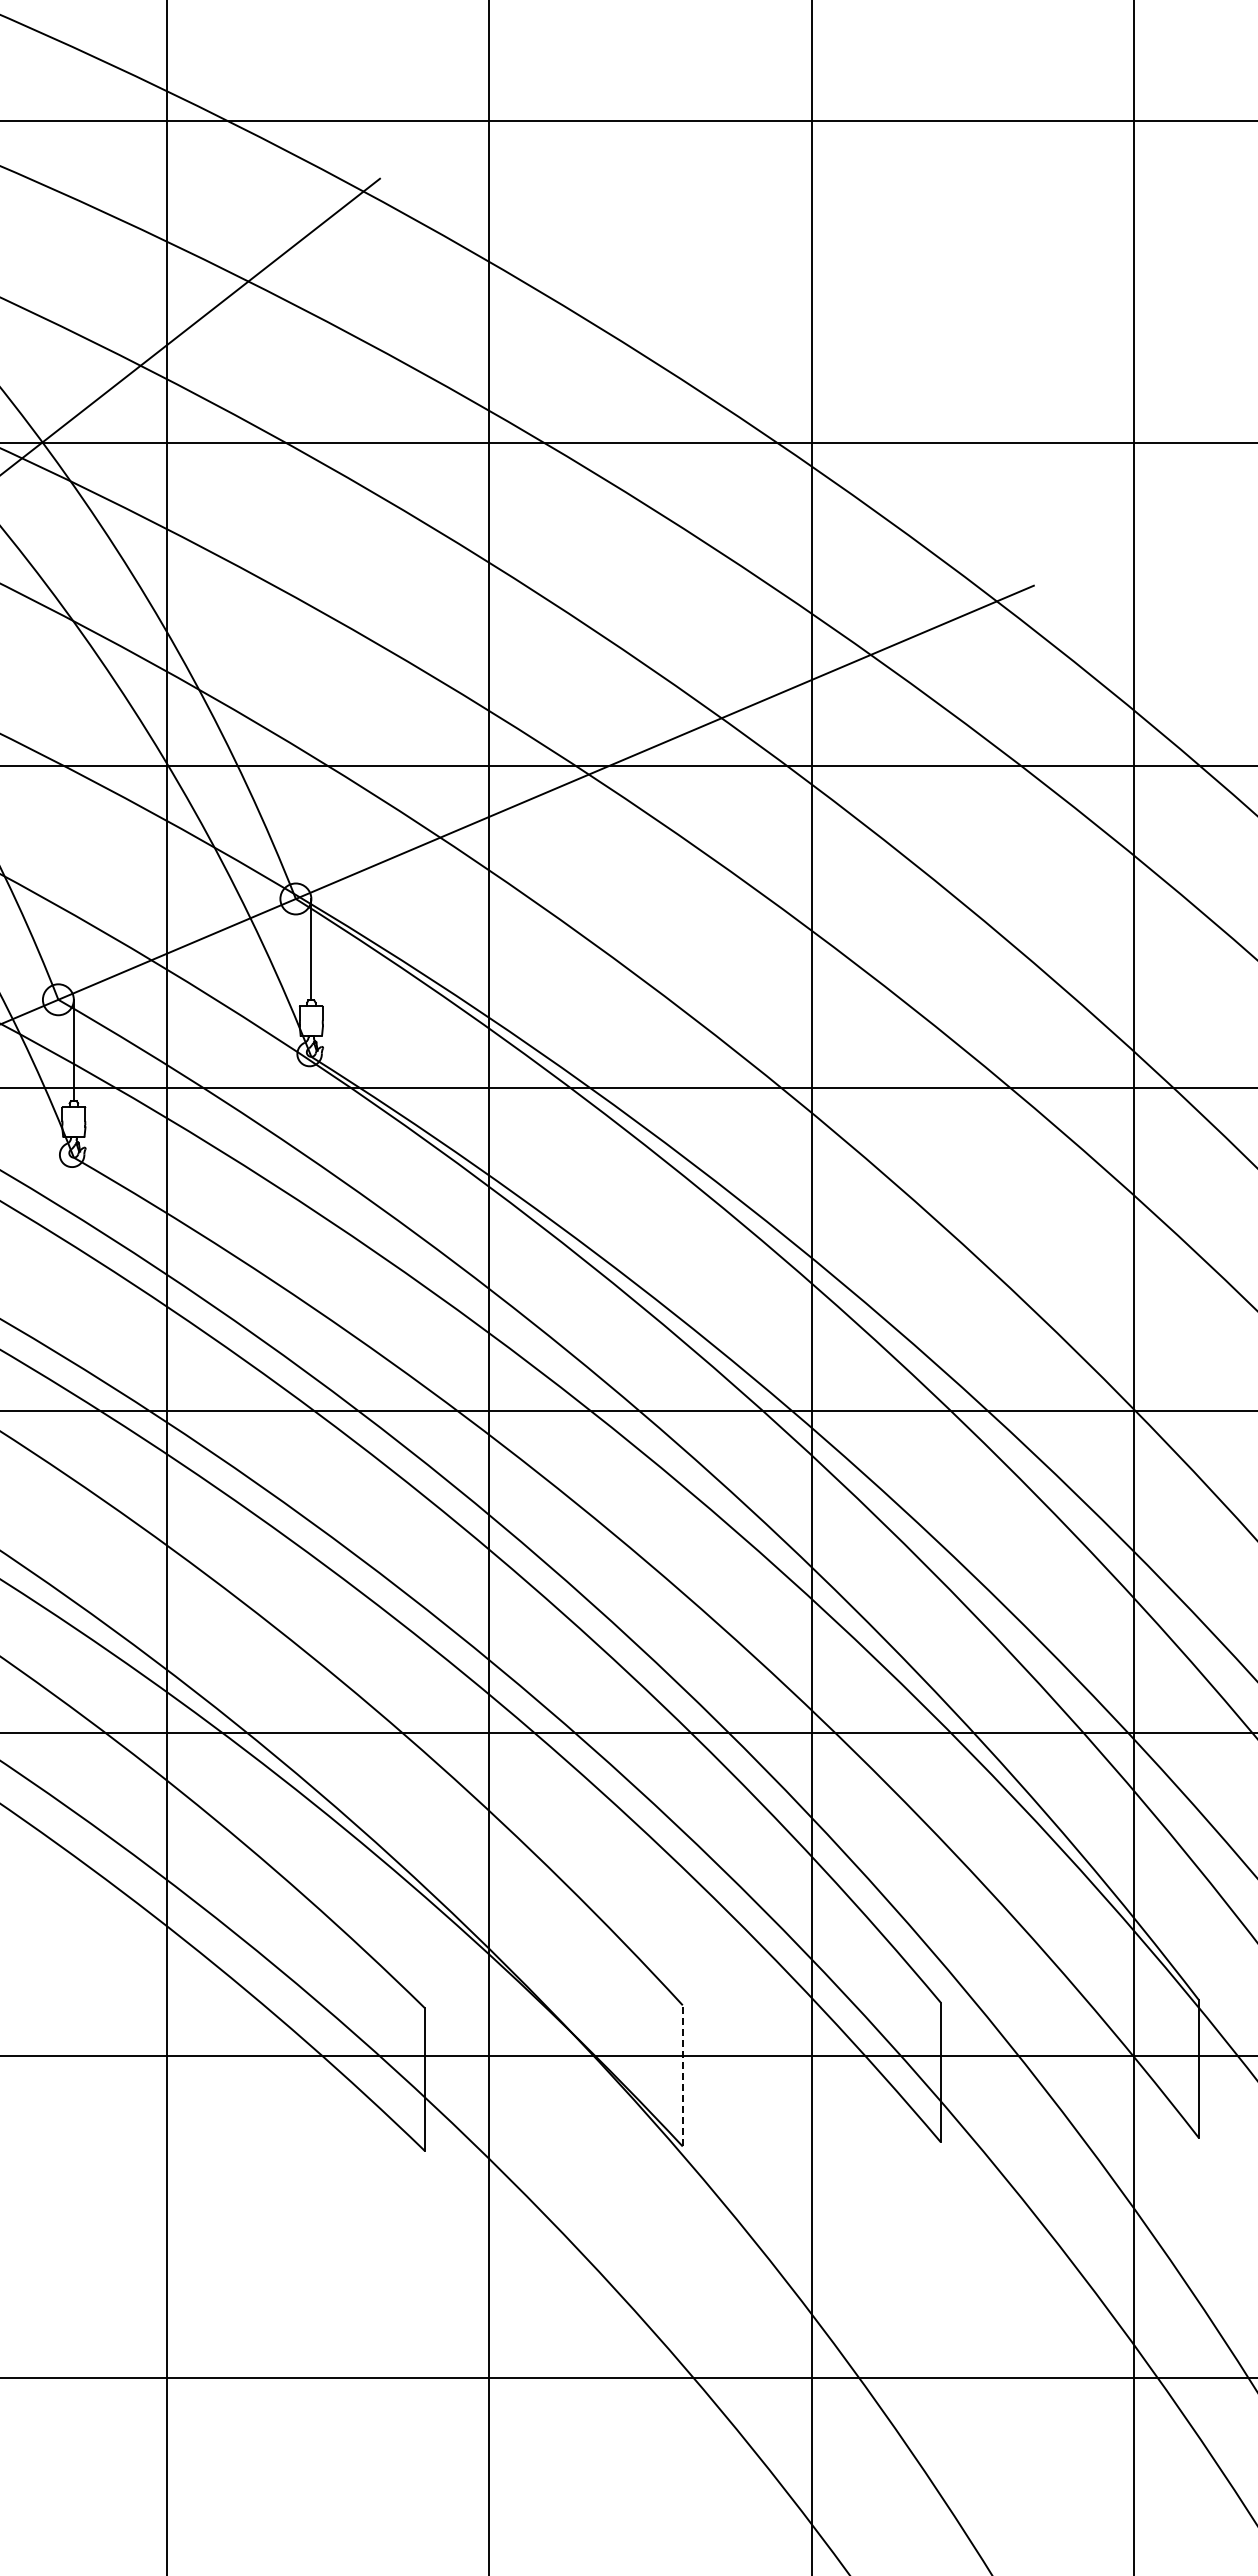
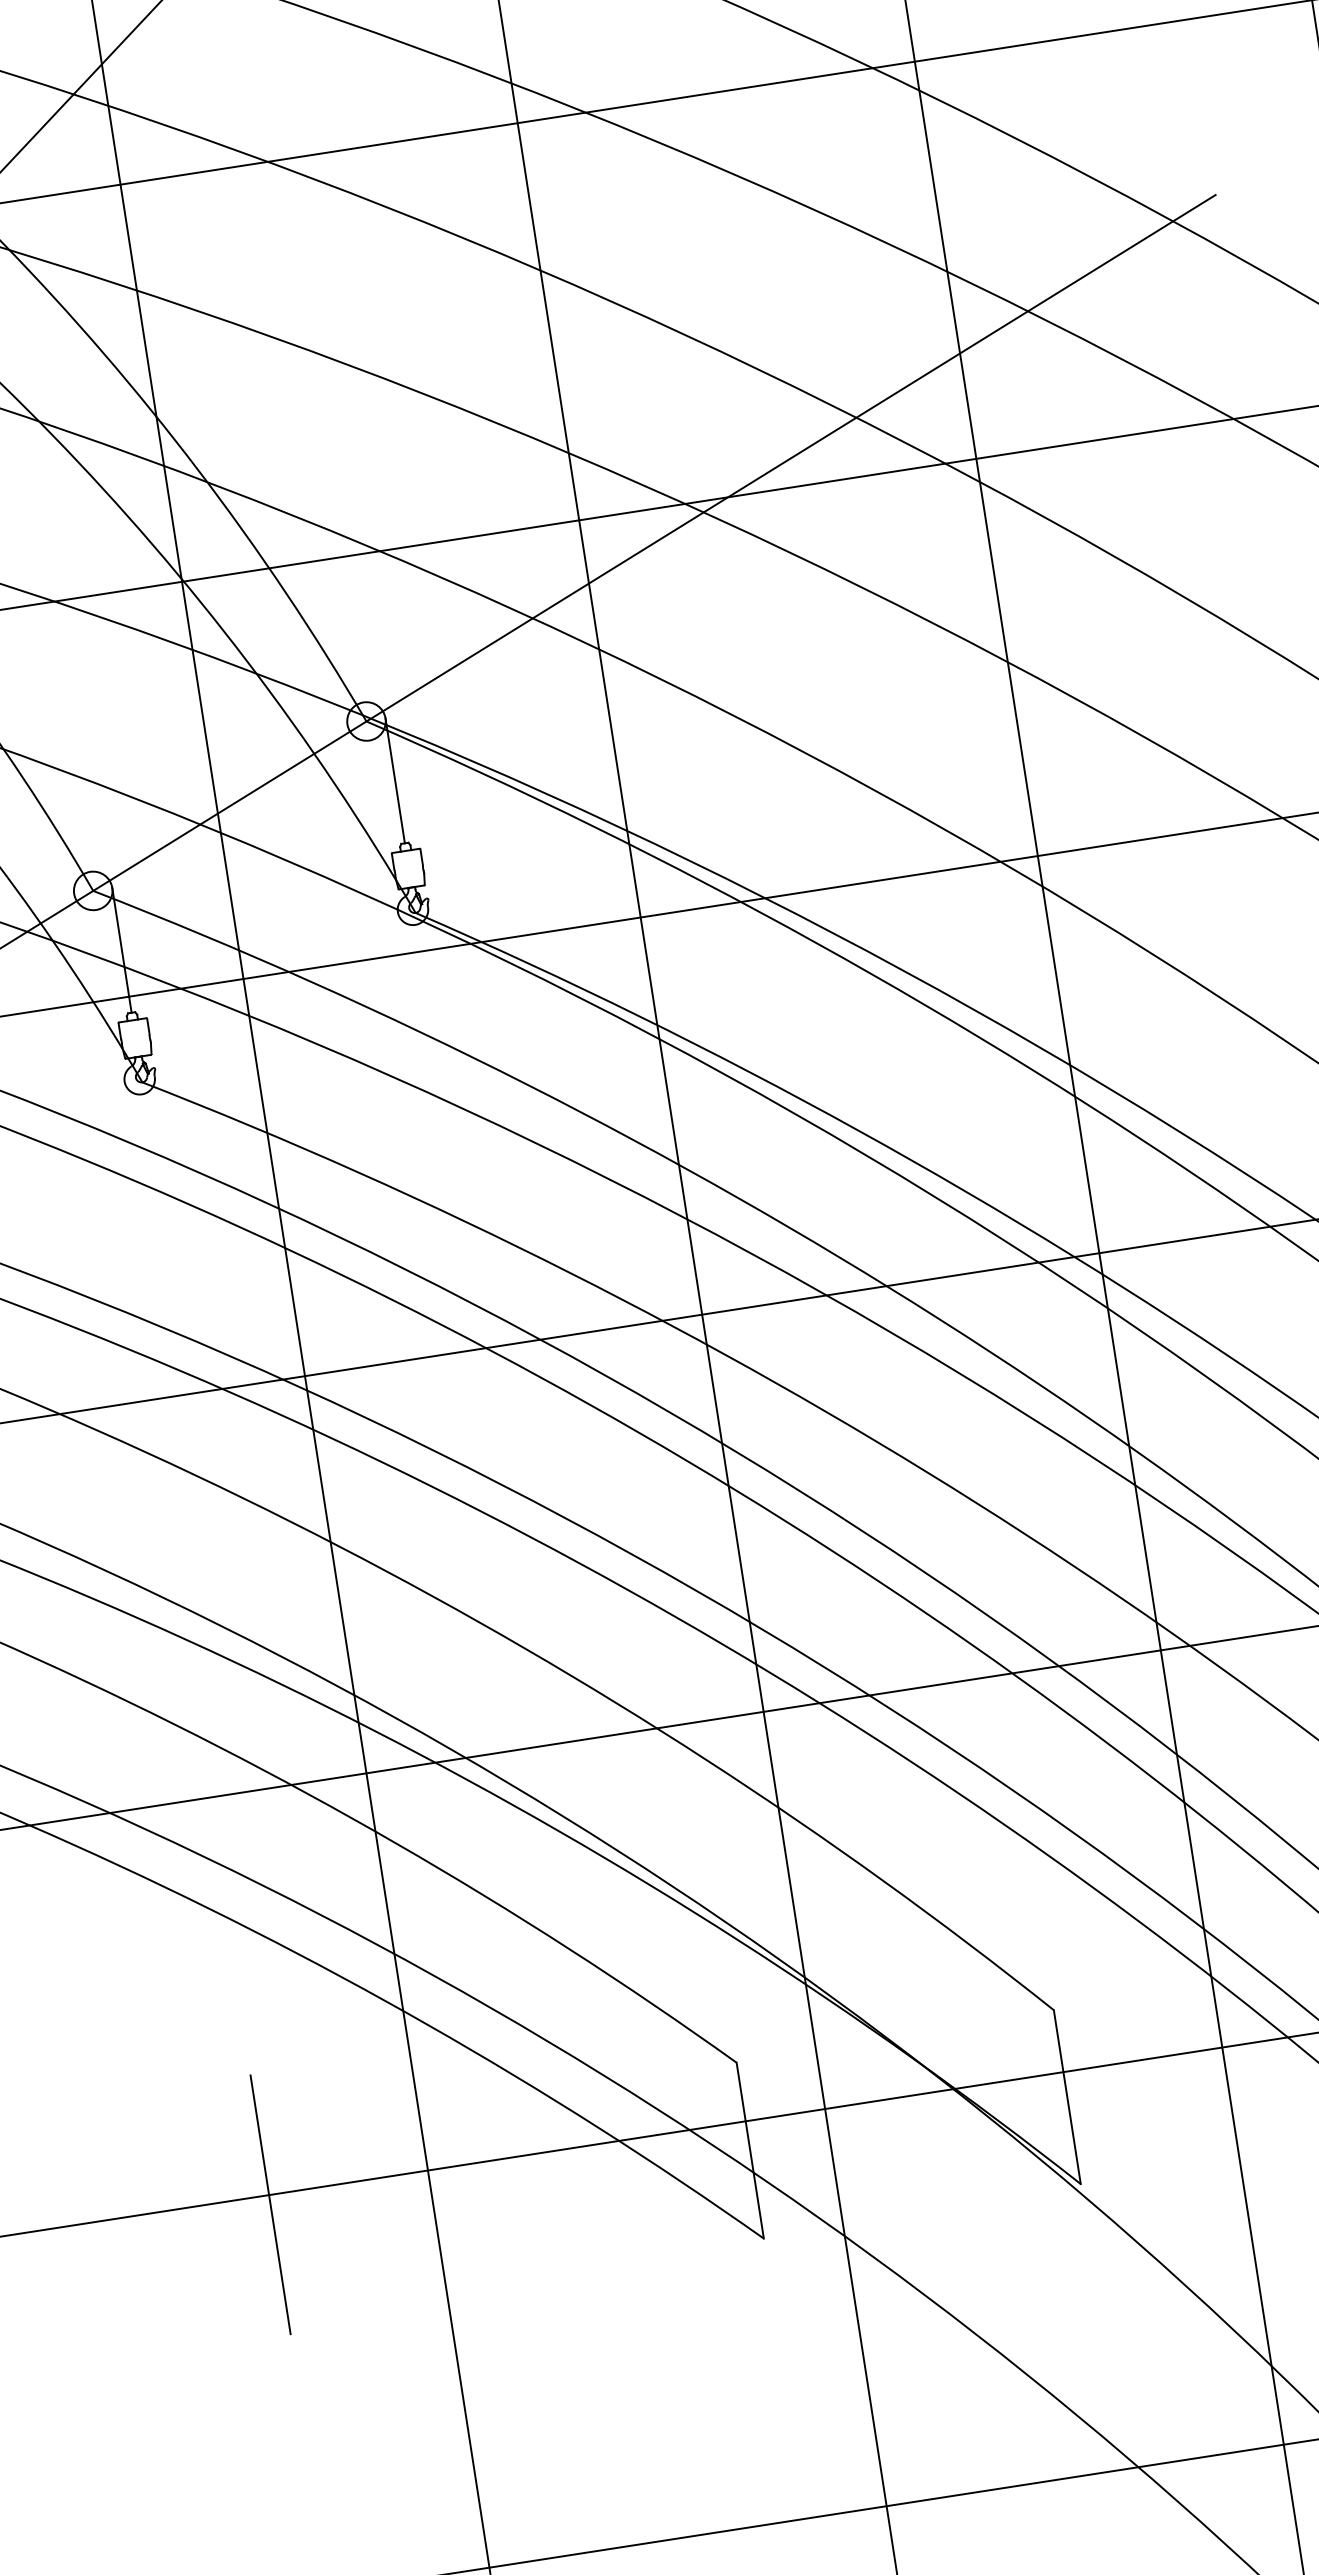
line: (37, 2063) -> (270, 2204), added
line: (682, 2075) -> (1066, 2096), dashed -> solid

